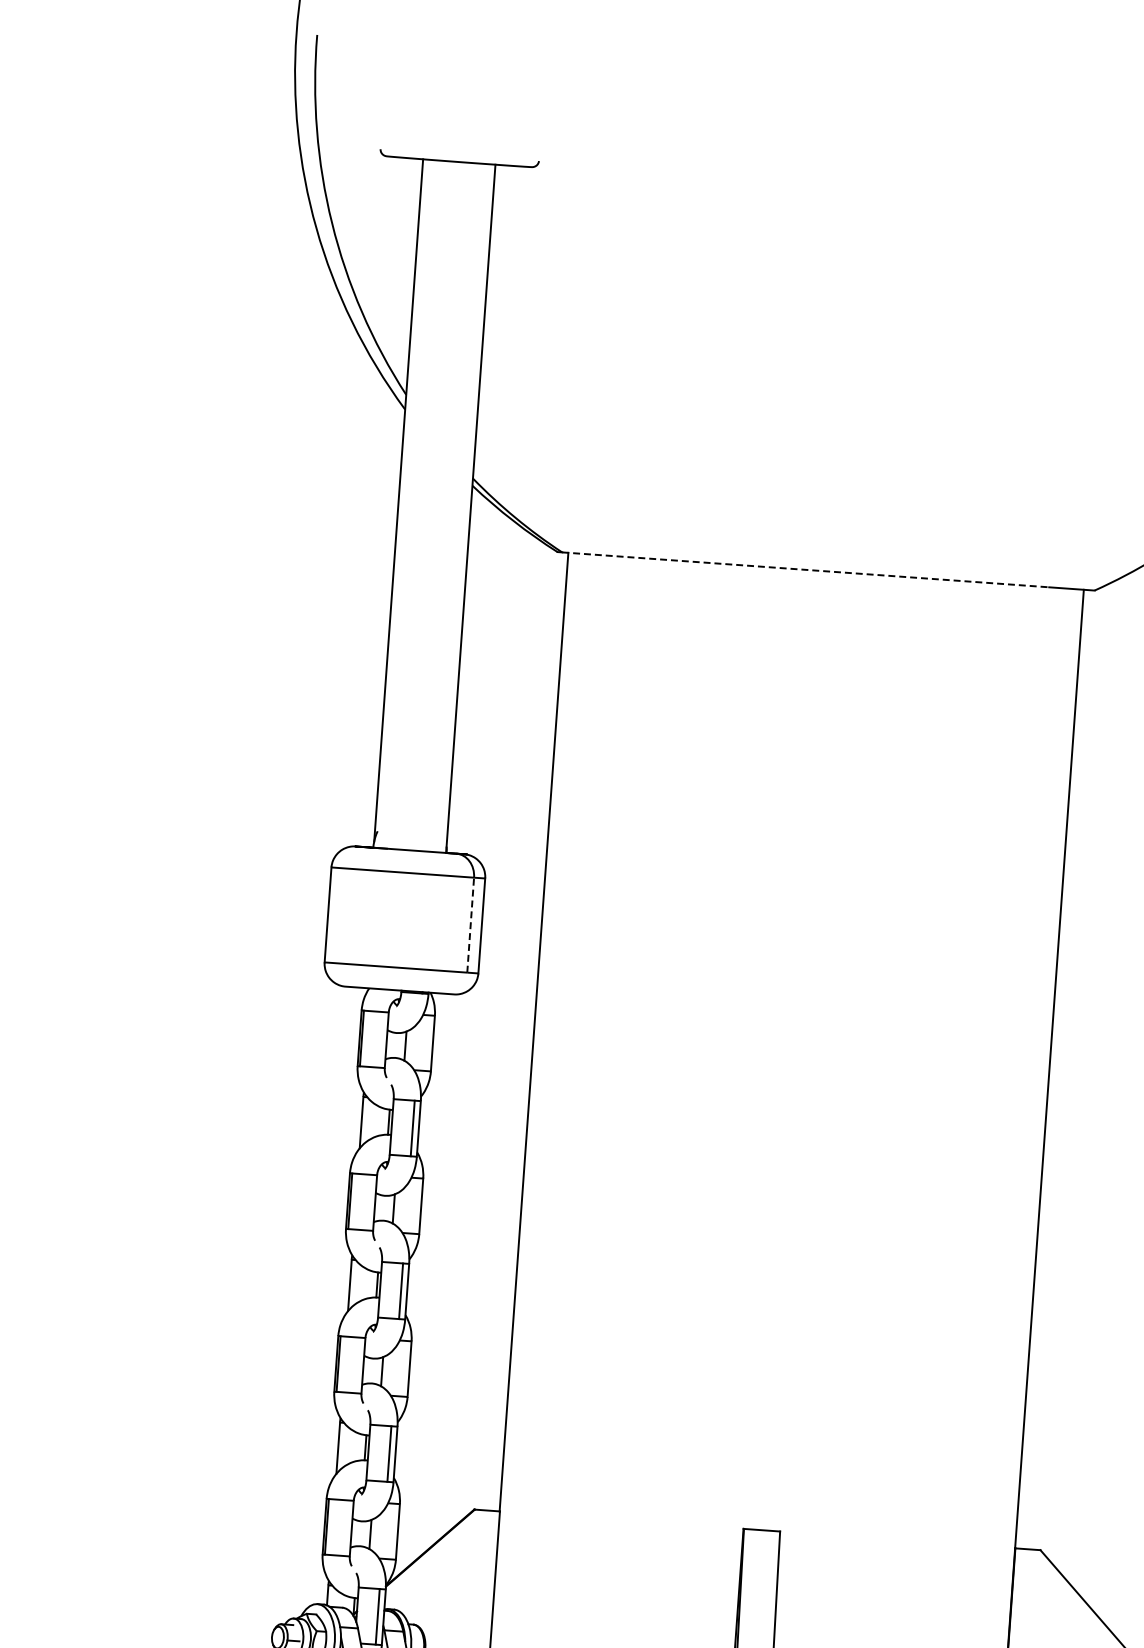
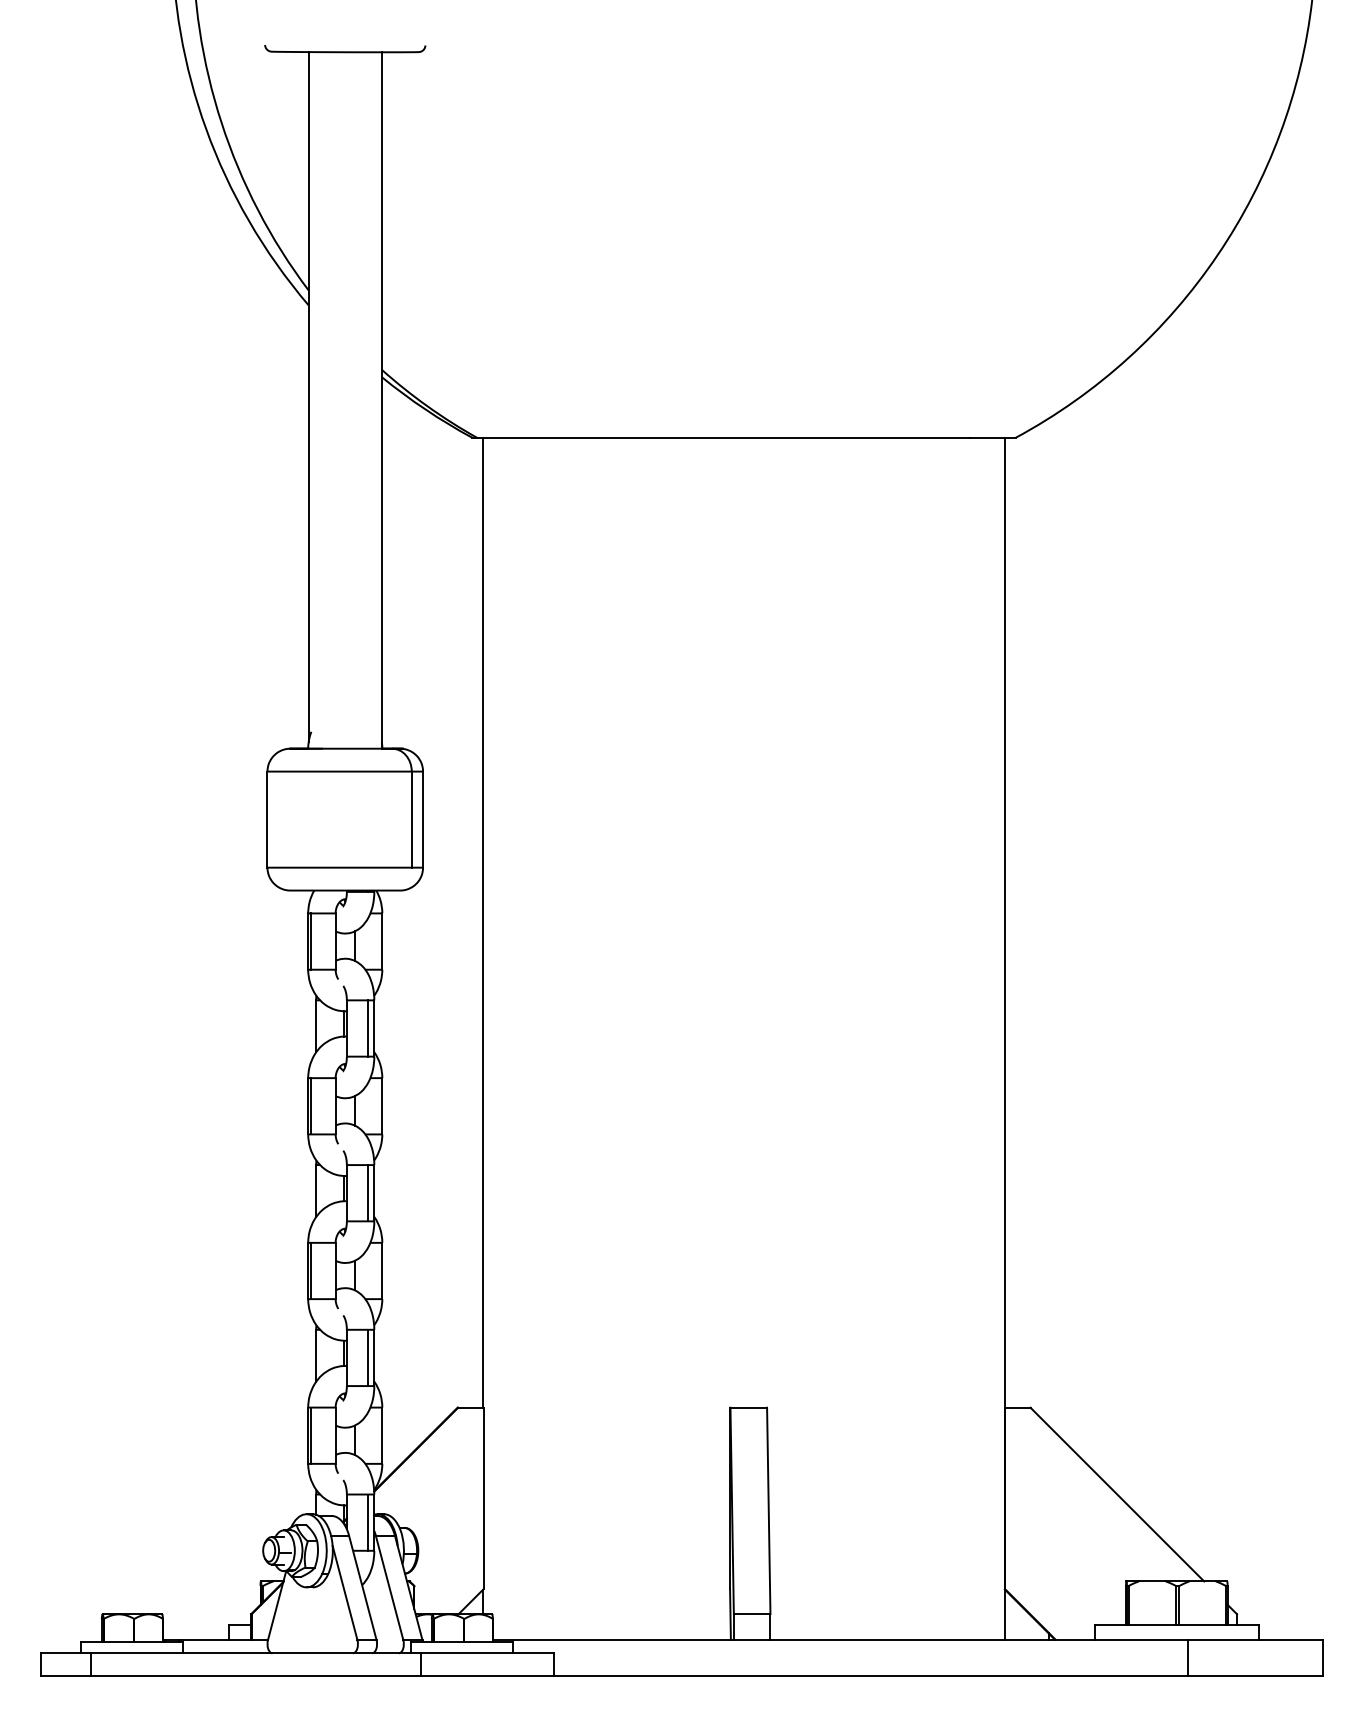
line: (805, 569) -> (723, 437), dashed -> solid
line: (470, 925) -> (411, 819), dashed -> solid

